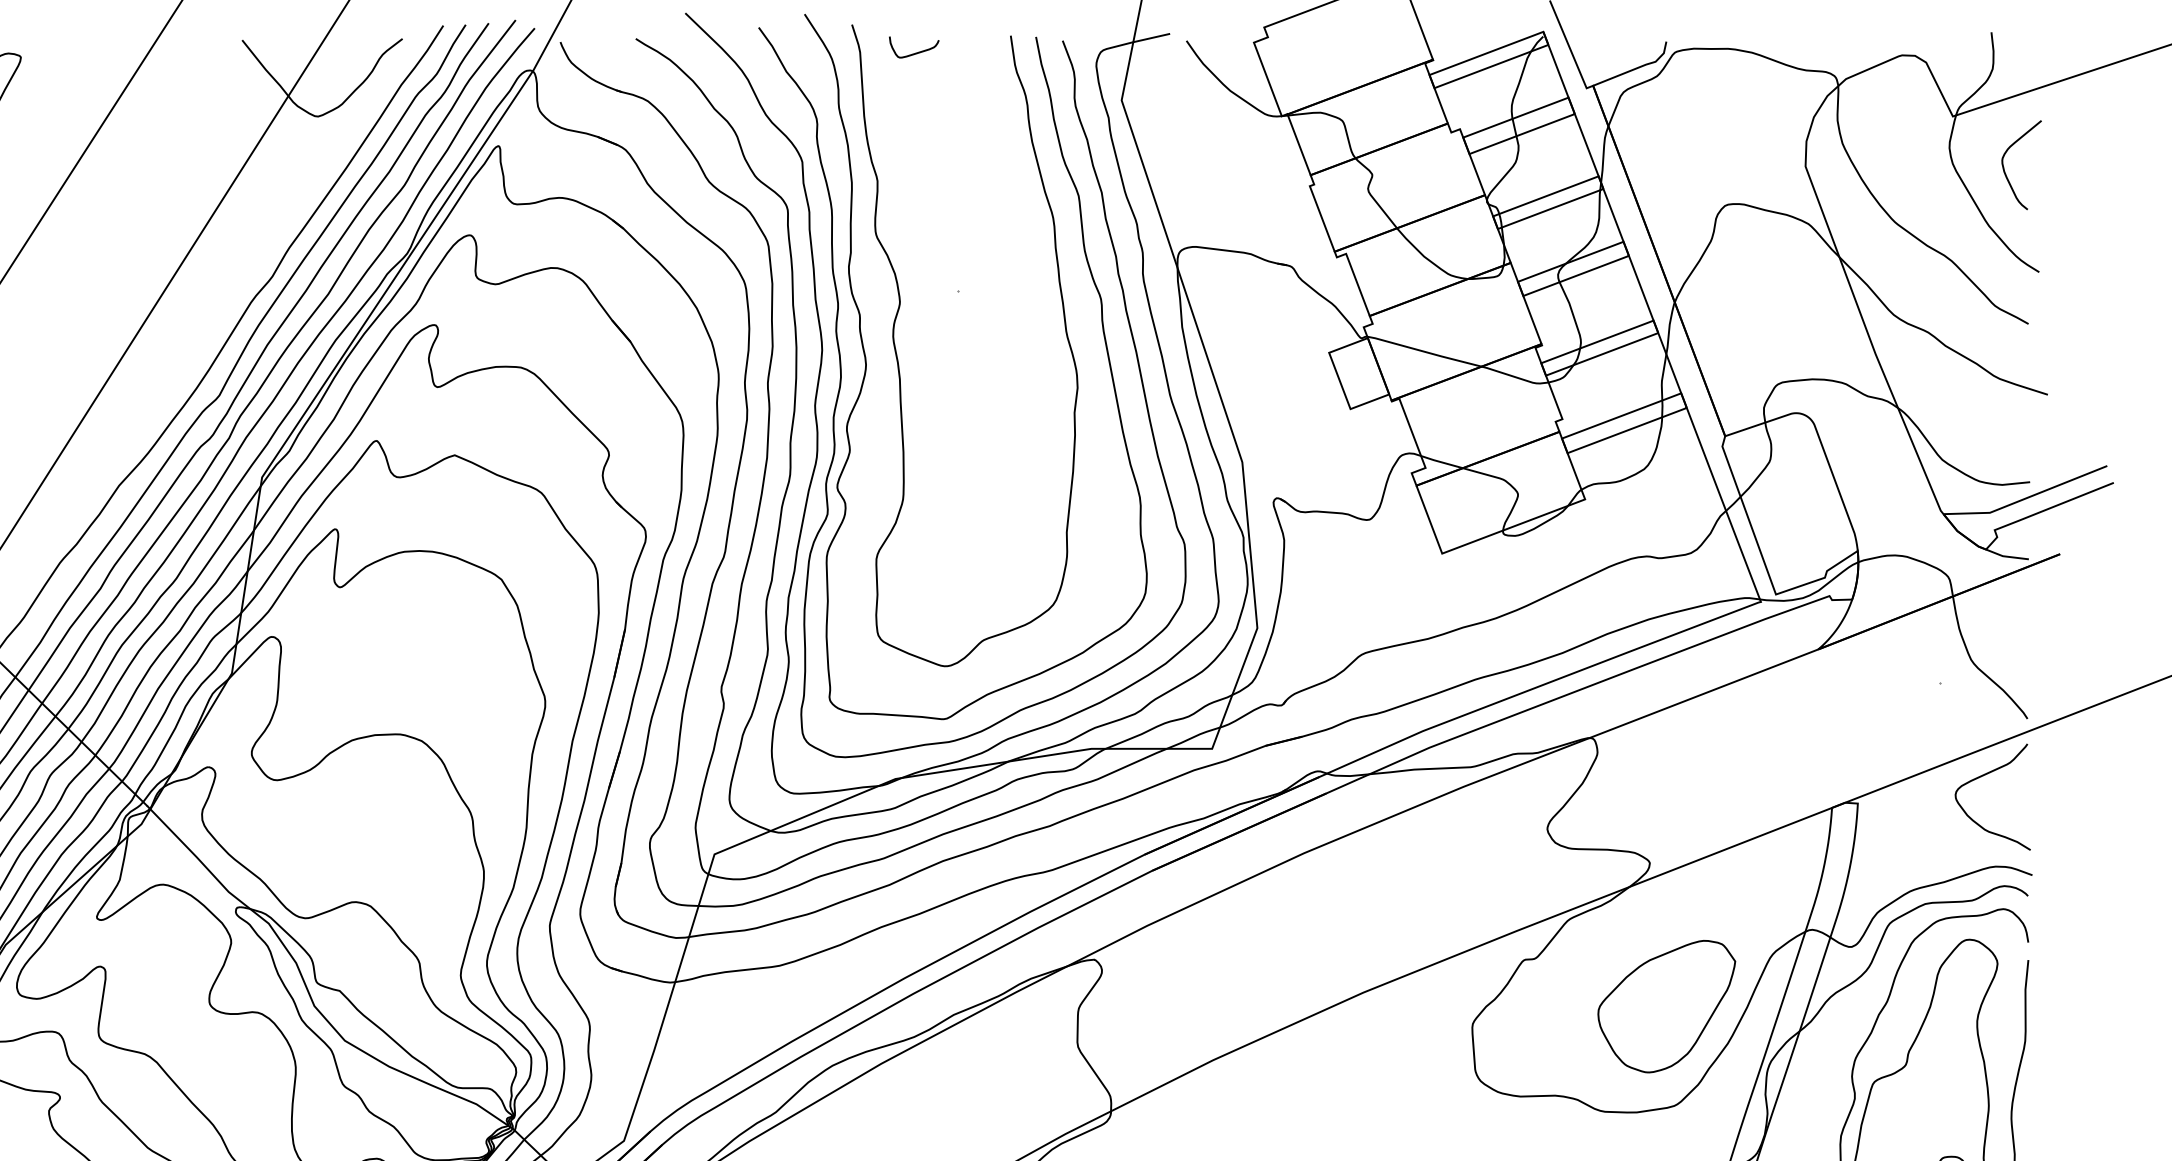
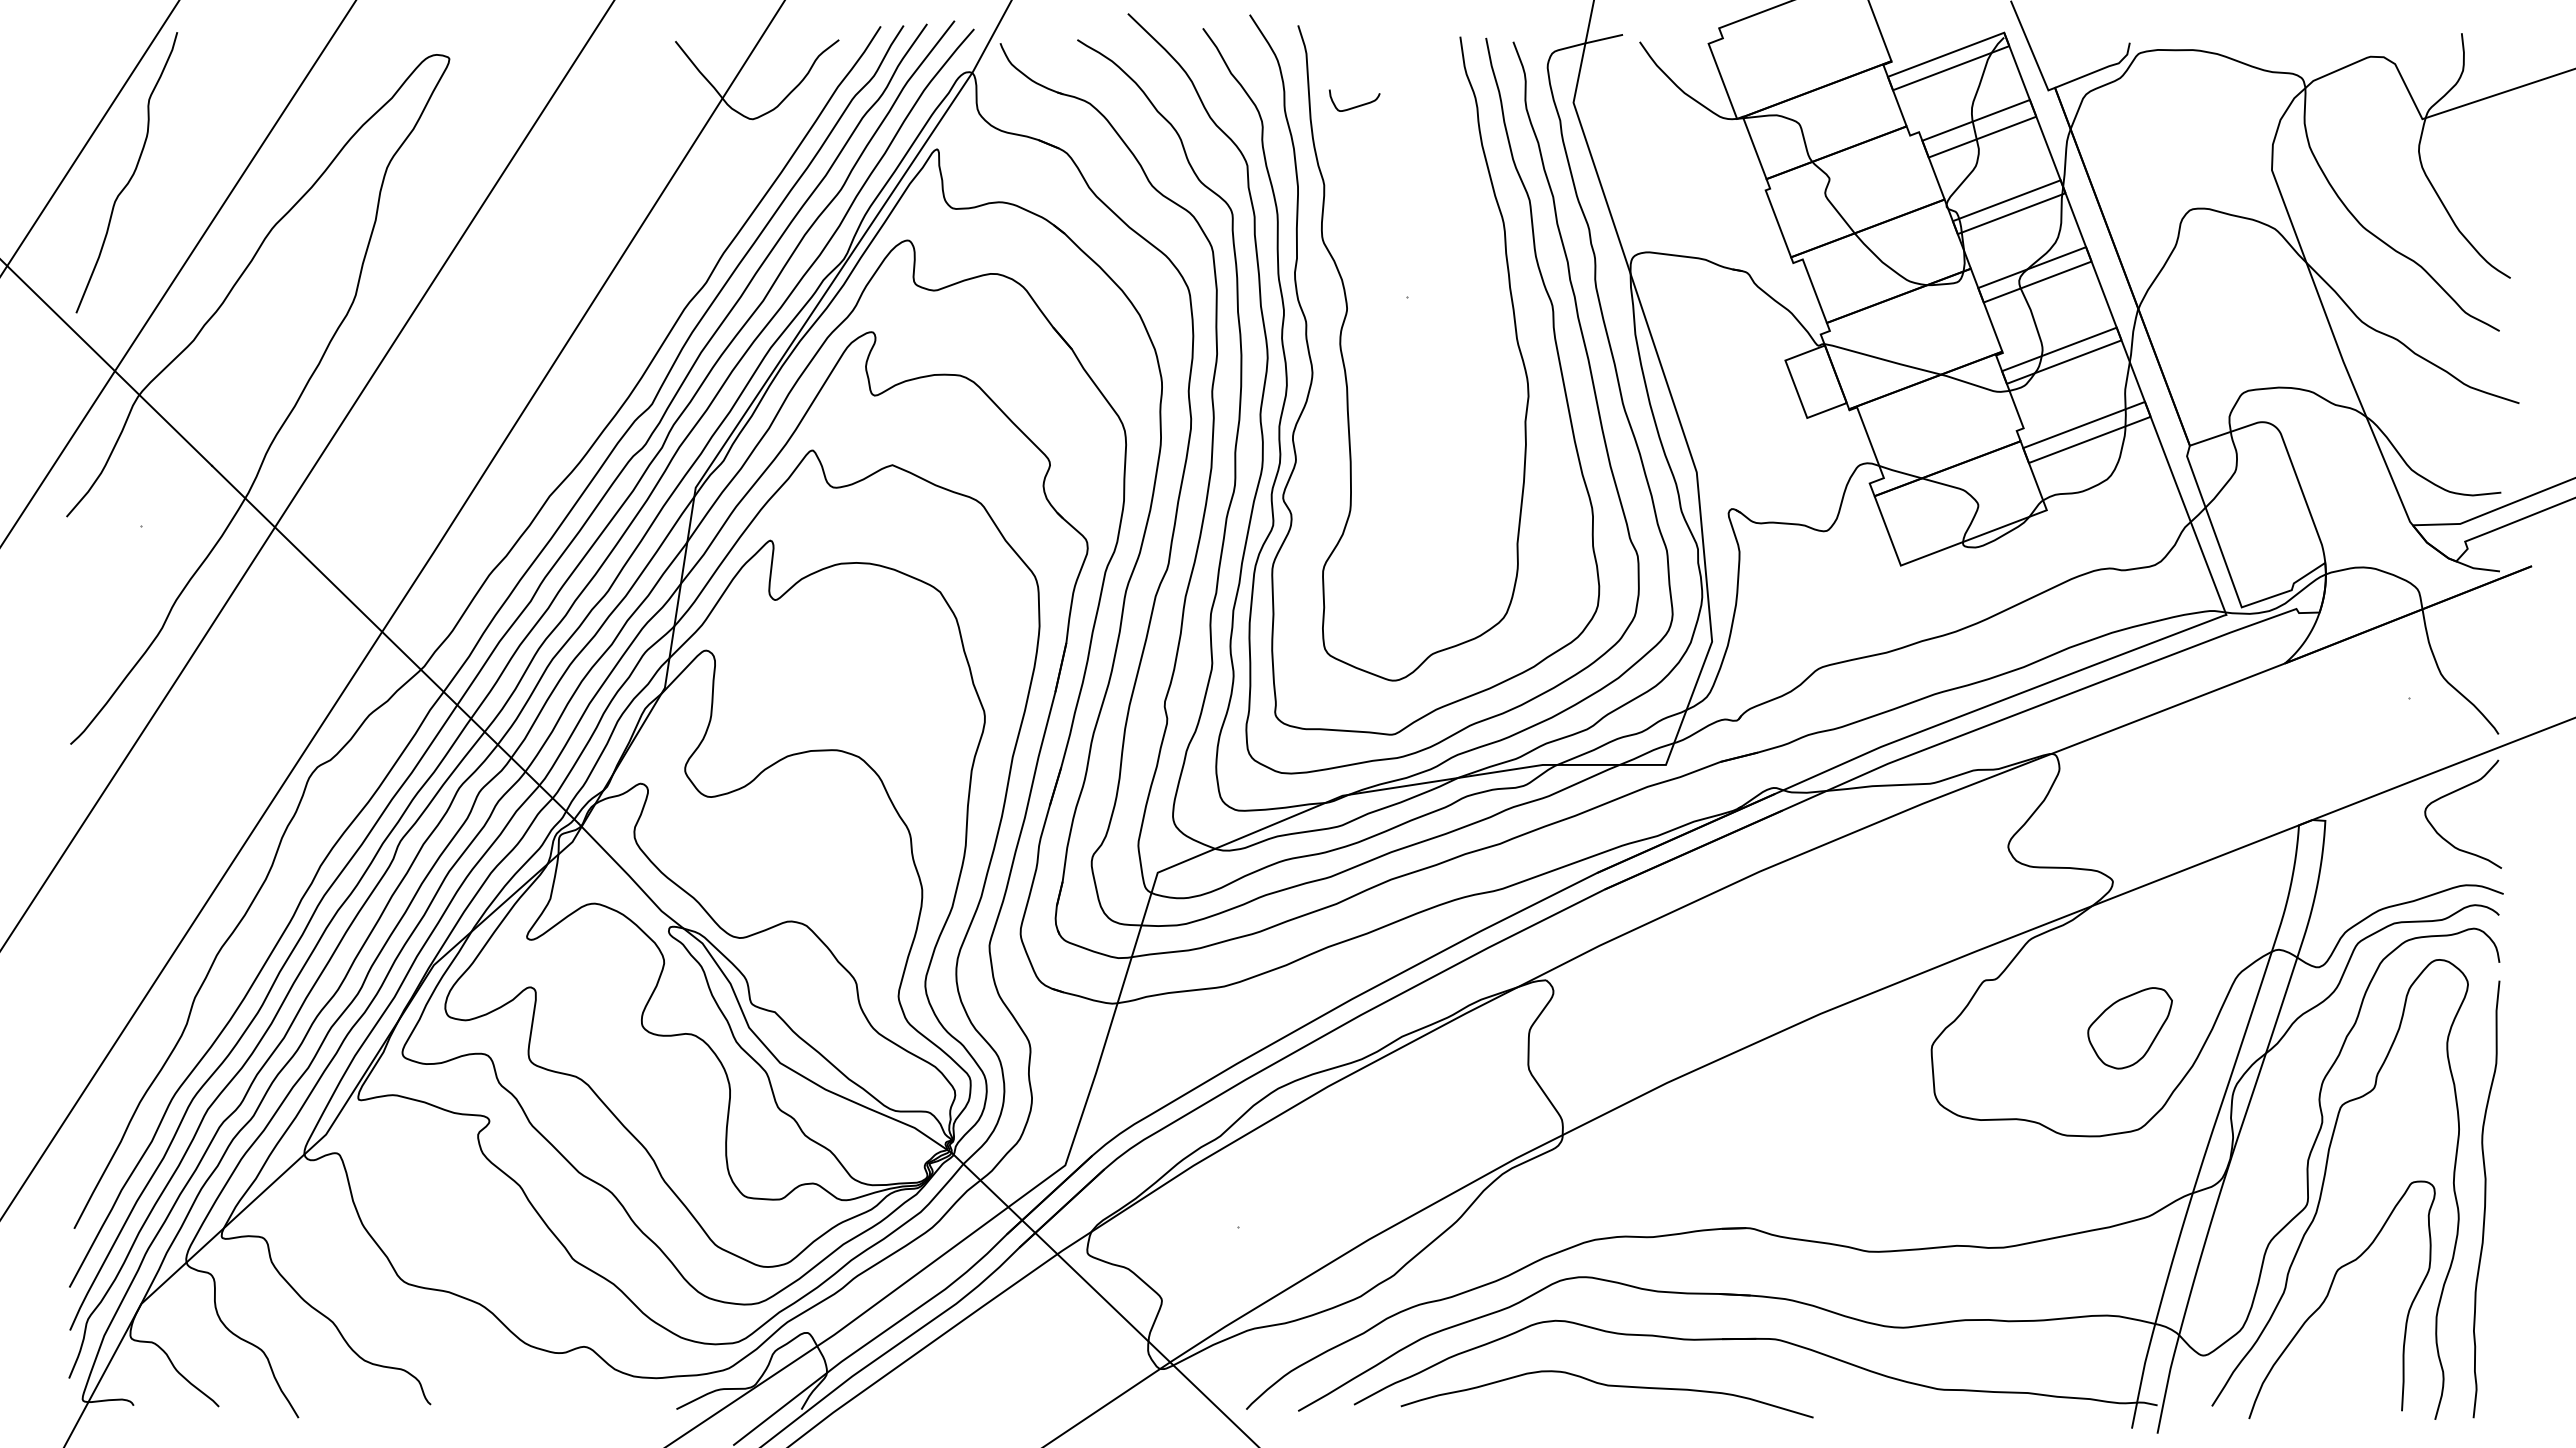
curve: (916, 52) -> (1357, 105), moved
curve: (2004, 168) -> (2475, 172), removed
part: (1666, 1006) -> (2129, 1028), size x0.6

